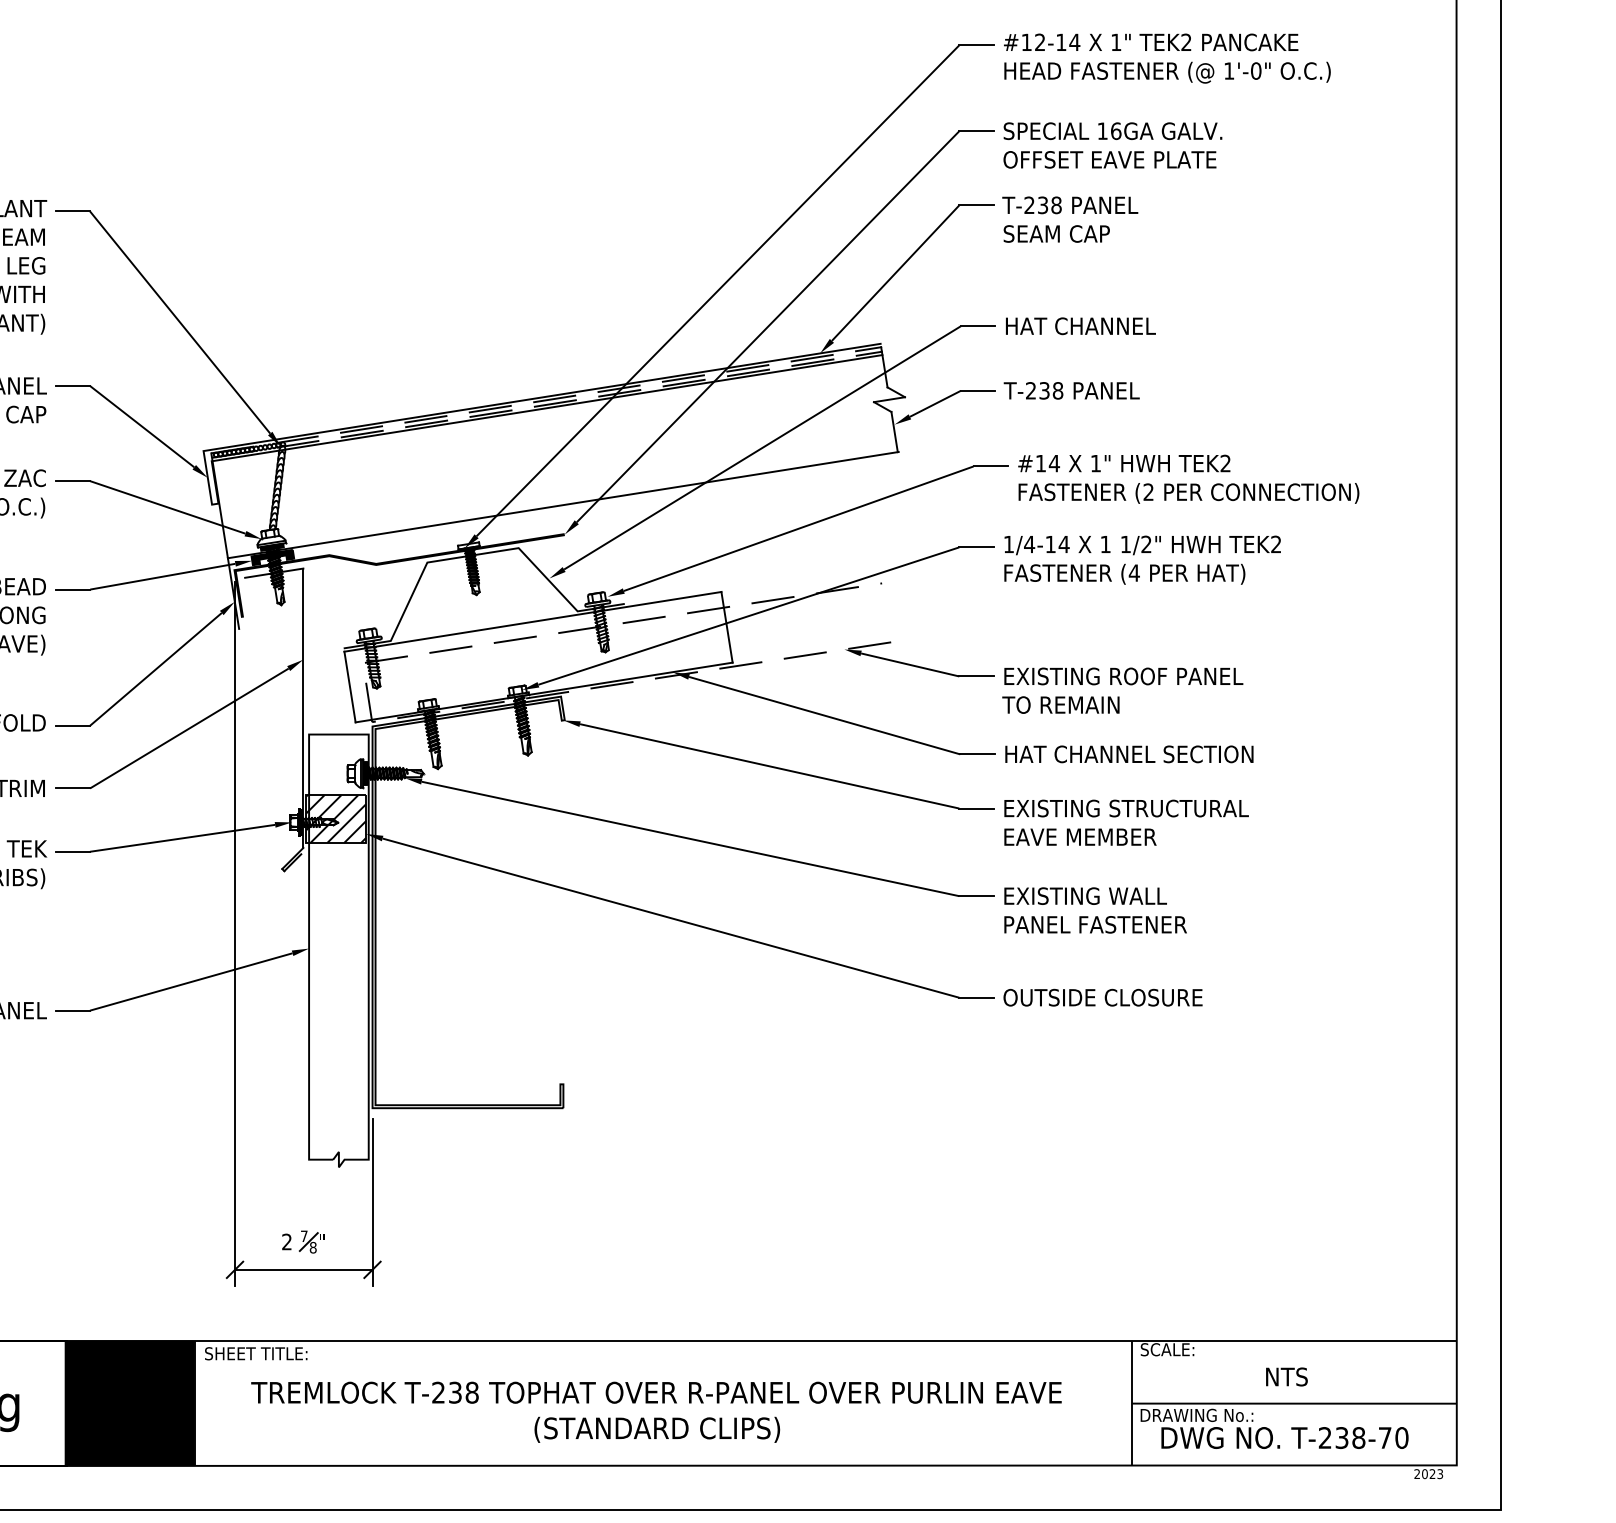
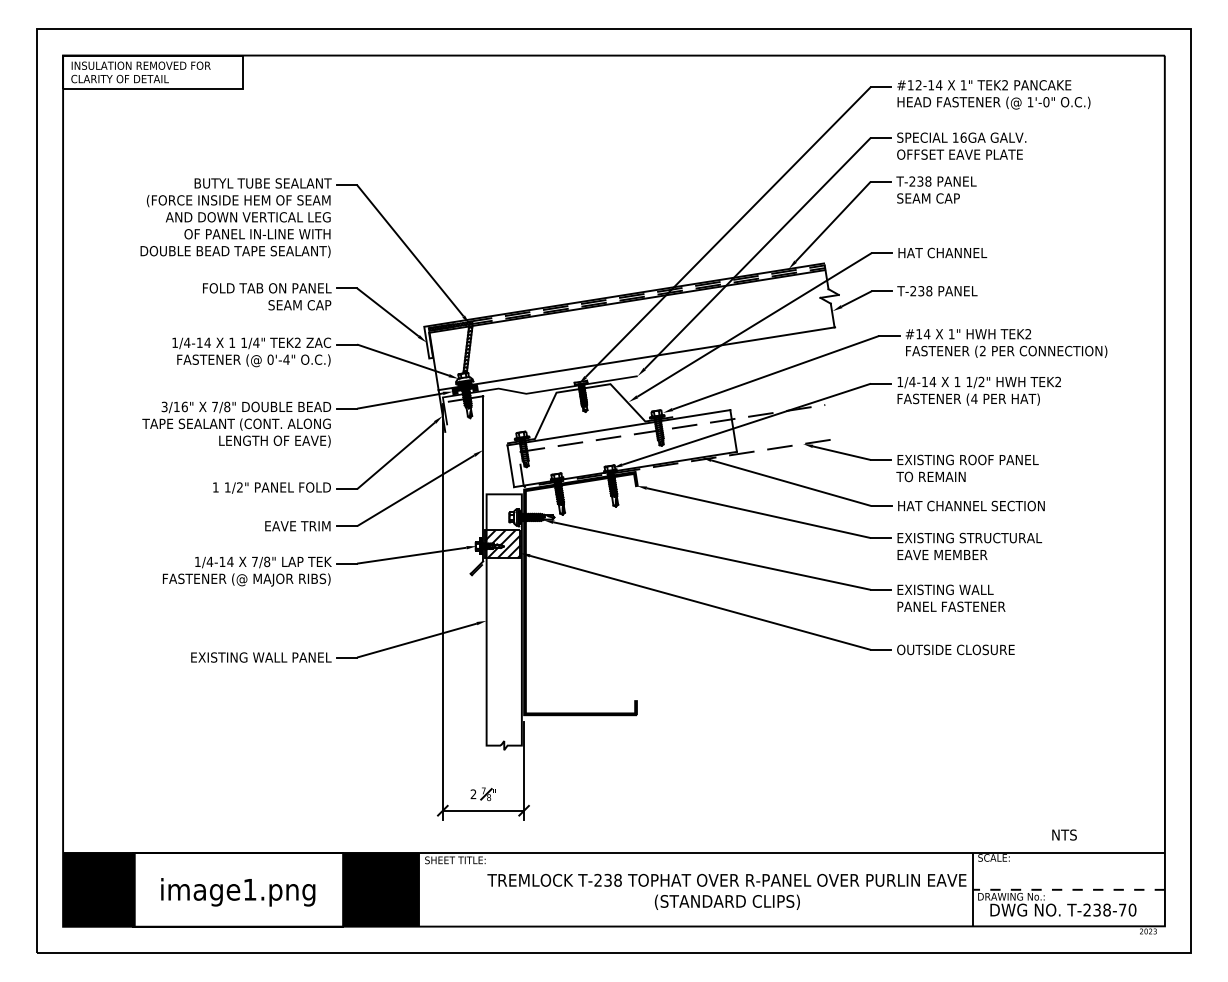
text: (1286, 1376) -> (1064, 834), moved
line: (1293, 1403) -> (1068, 889), solid -> dashed
text: (655, 1411) -> (726, 891), moved

